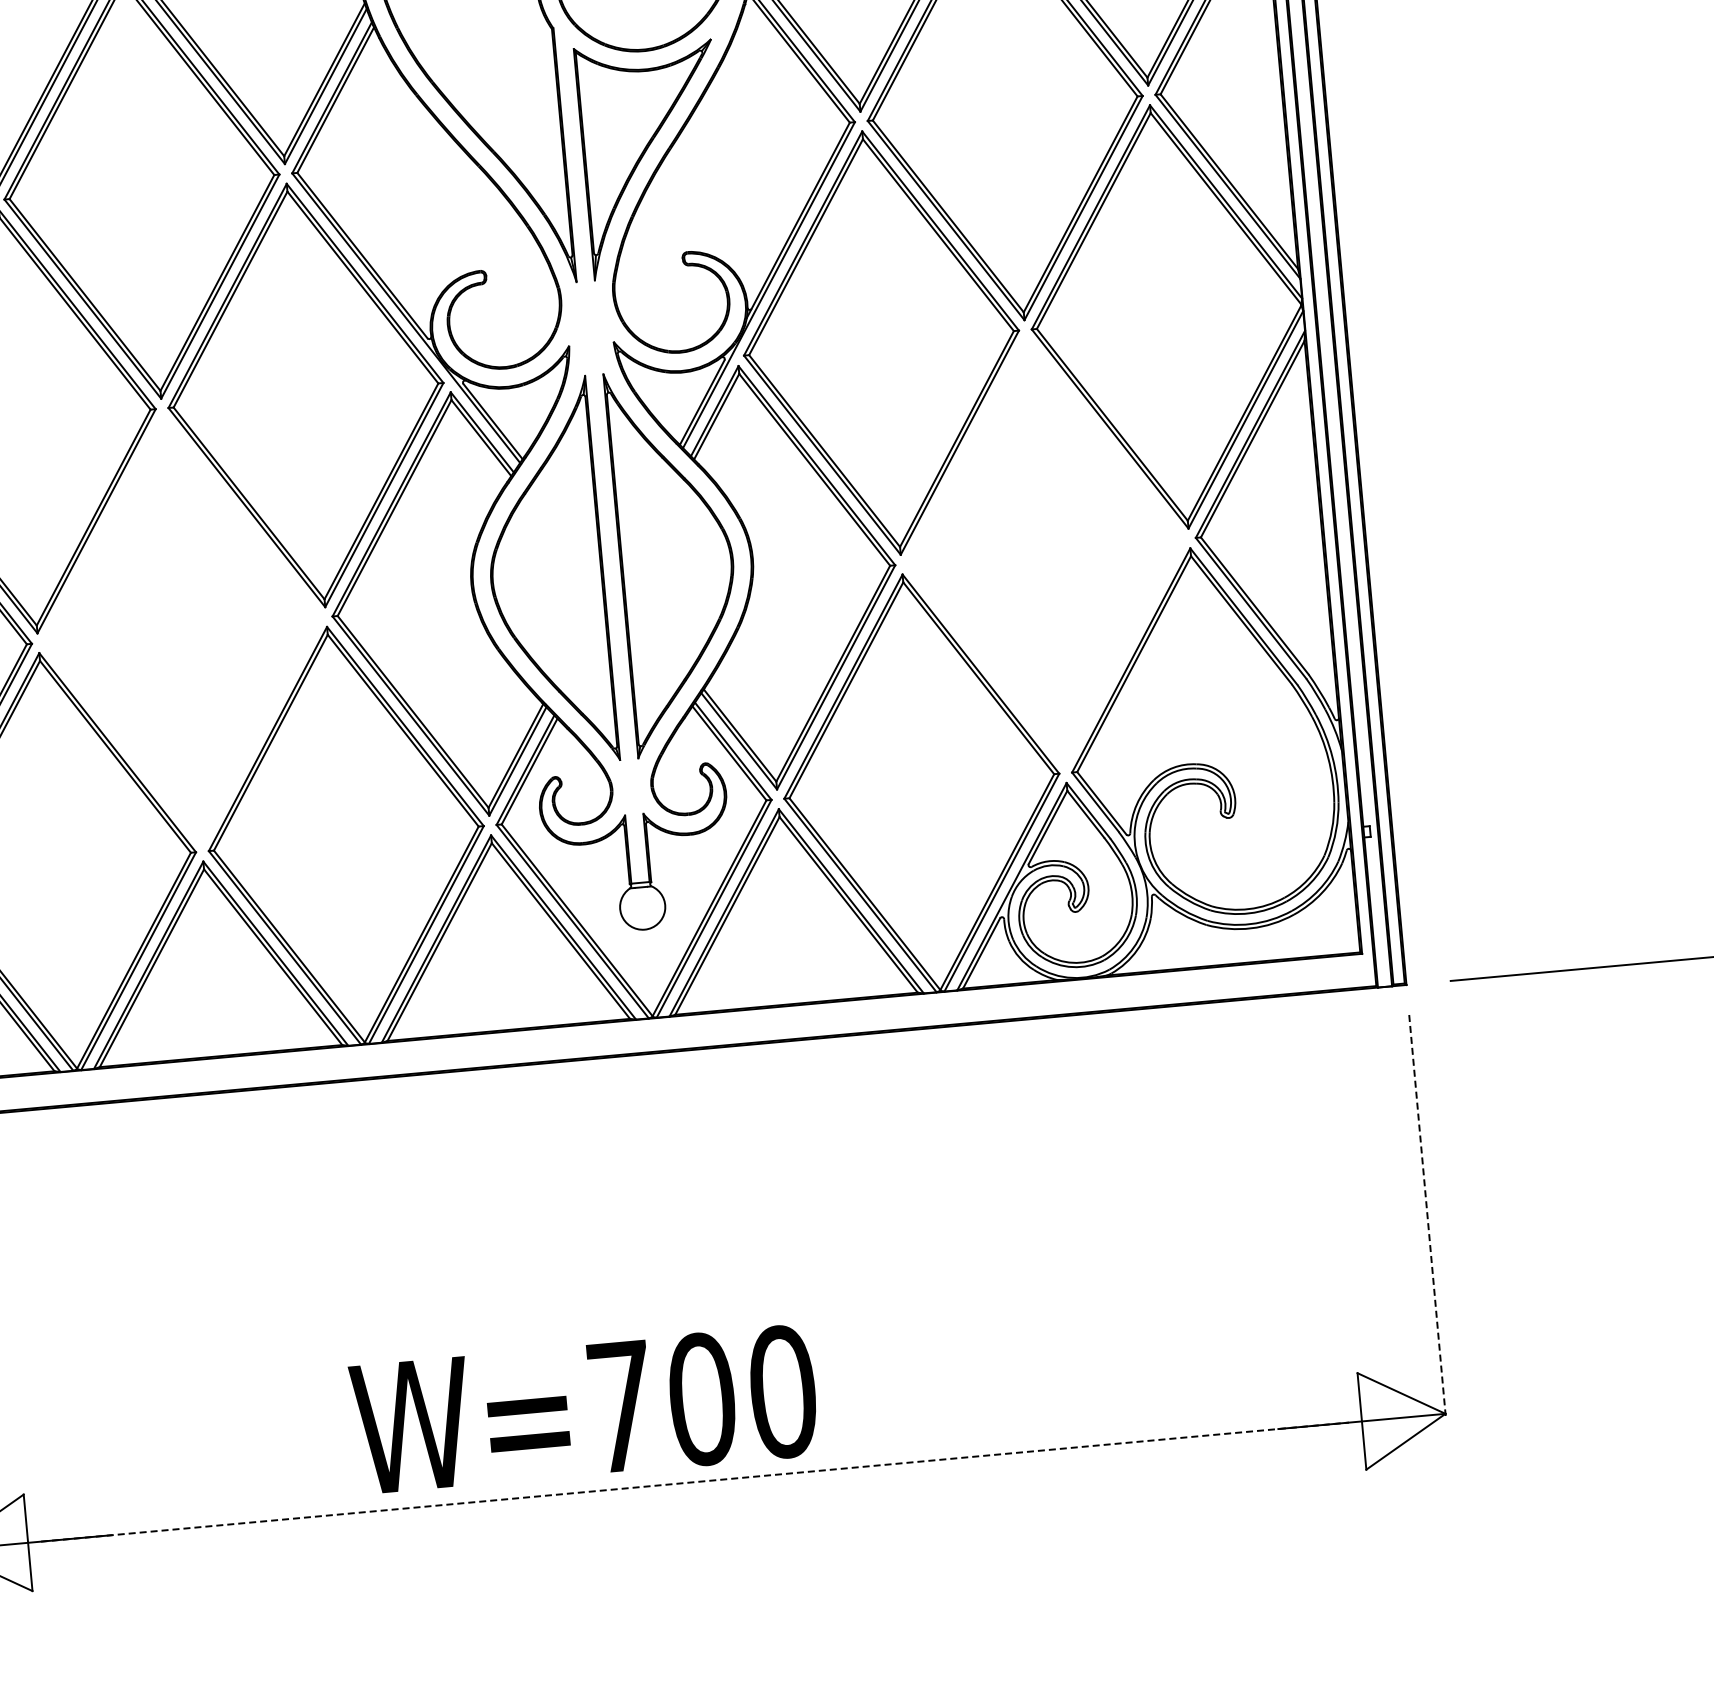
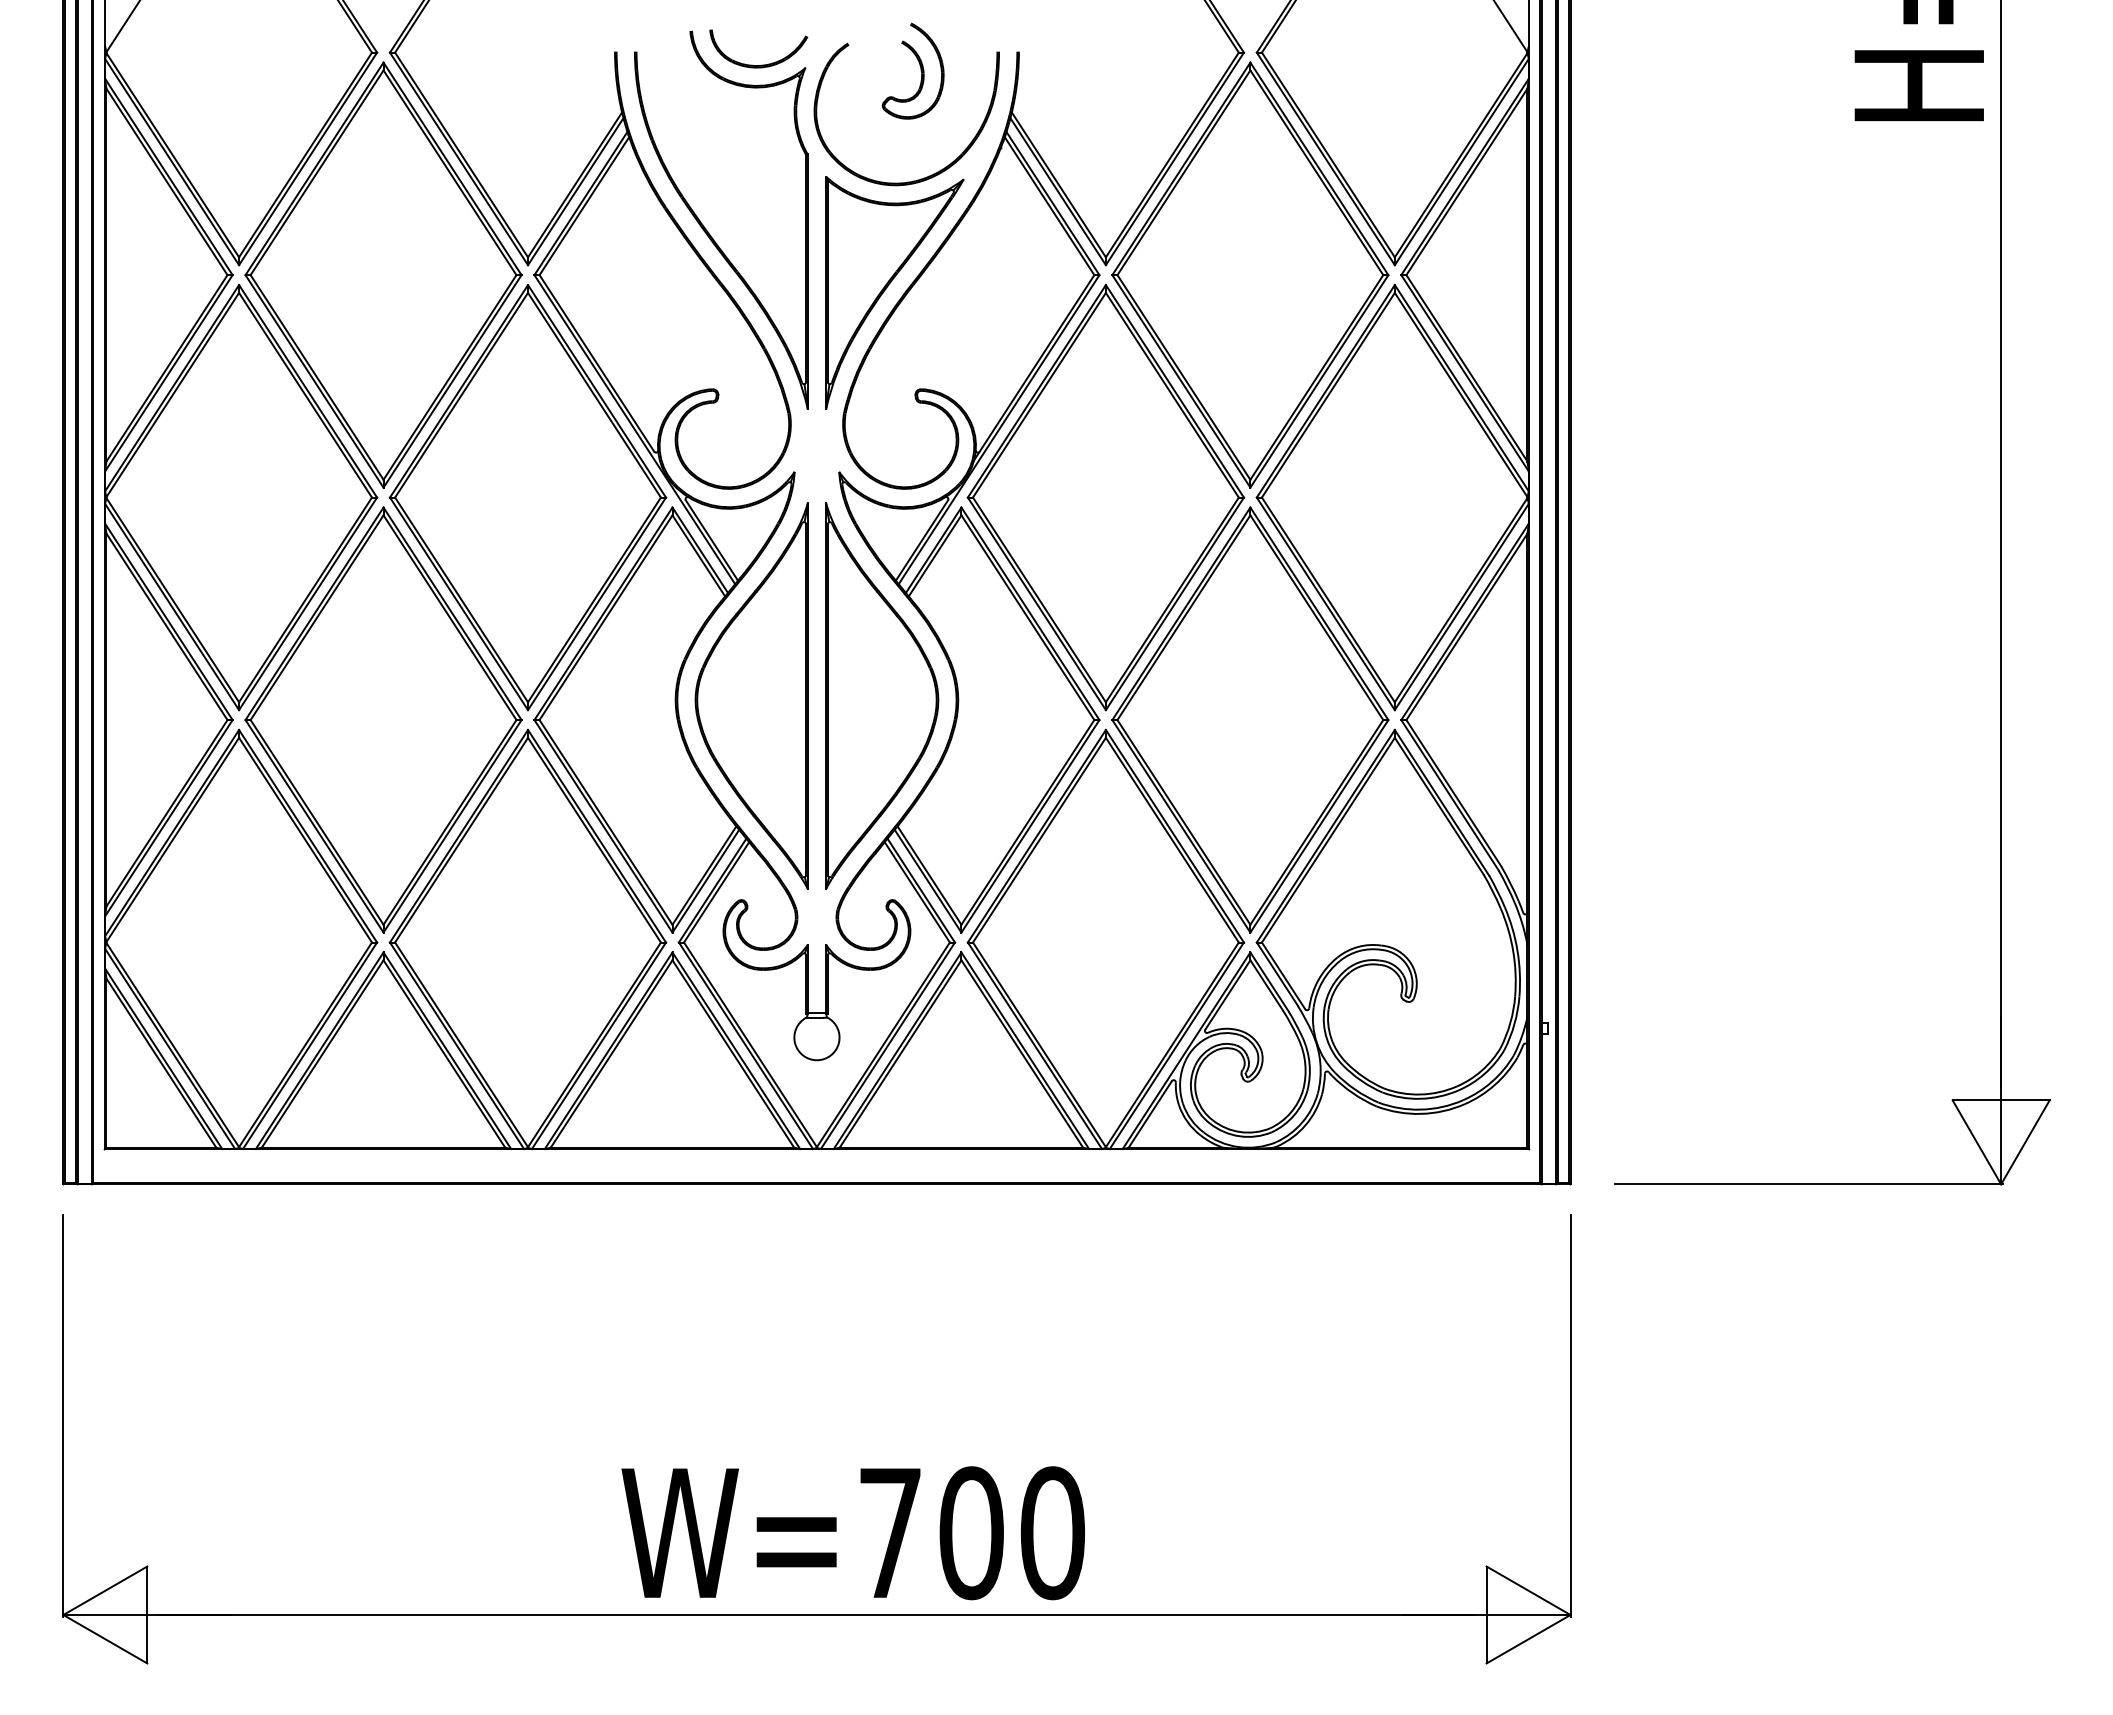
part: (1045, 551) -> (1250, 719), added
part: (182, 629) -> (383, 719), added
line: (1427, 1216) -> (1570, 1416), dashed -> solid
text: (583, 1410) -> (852, 1533), moved
line: (694, 1481) -> (816, 1614), dashed -> solid

